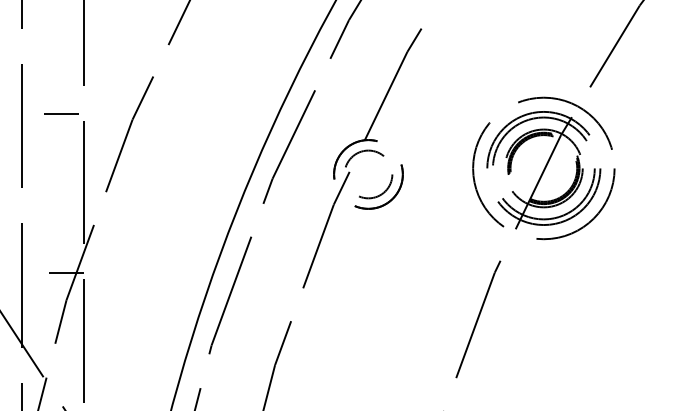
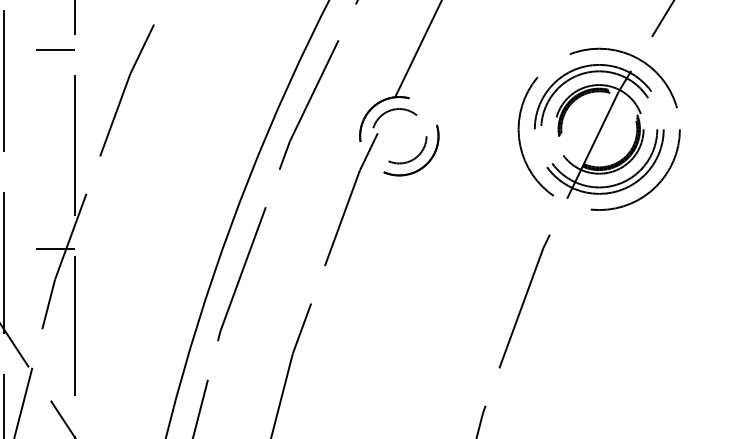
line: (61, 113) -> (55, 48), moved

